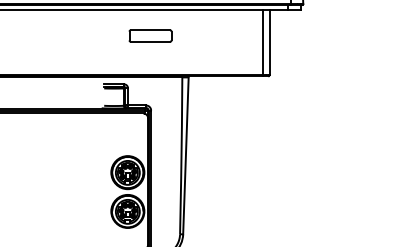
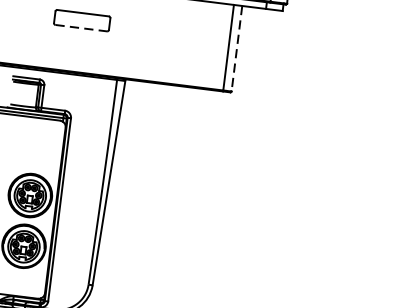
line: (150, 41) -> (81, 27), solid -> dashed
line: (269, 42) -> (236, 48), solid -> dashed

